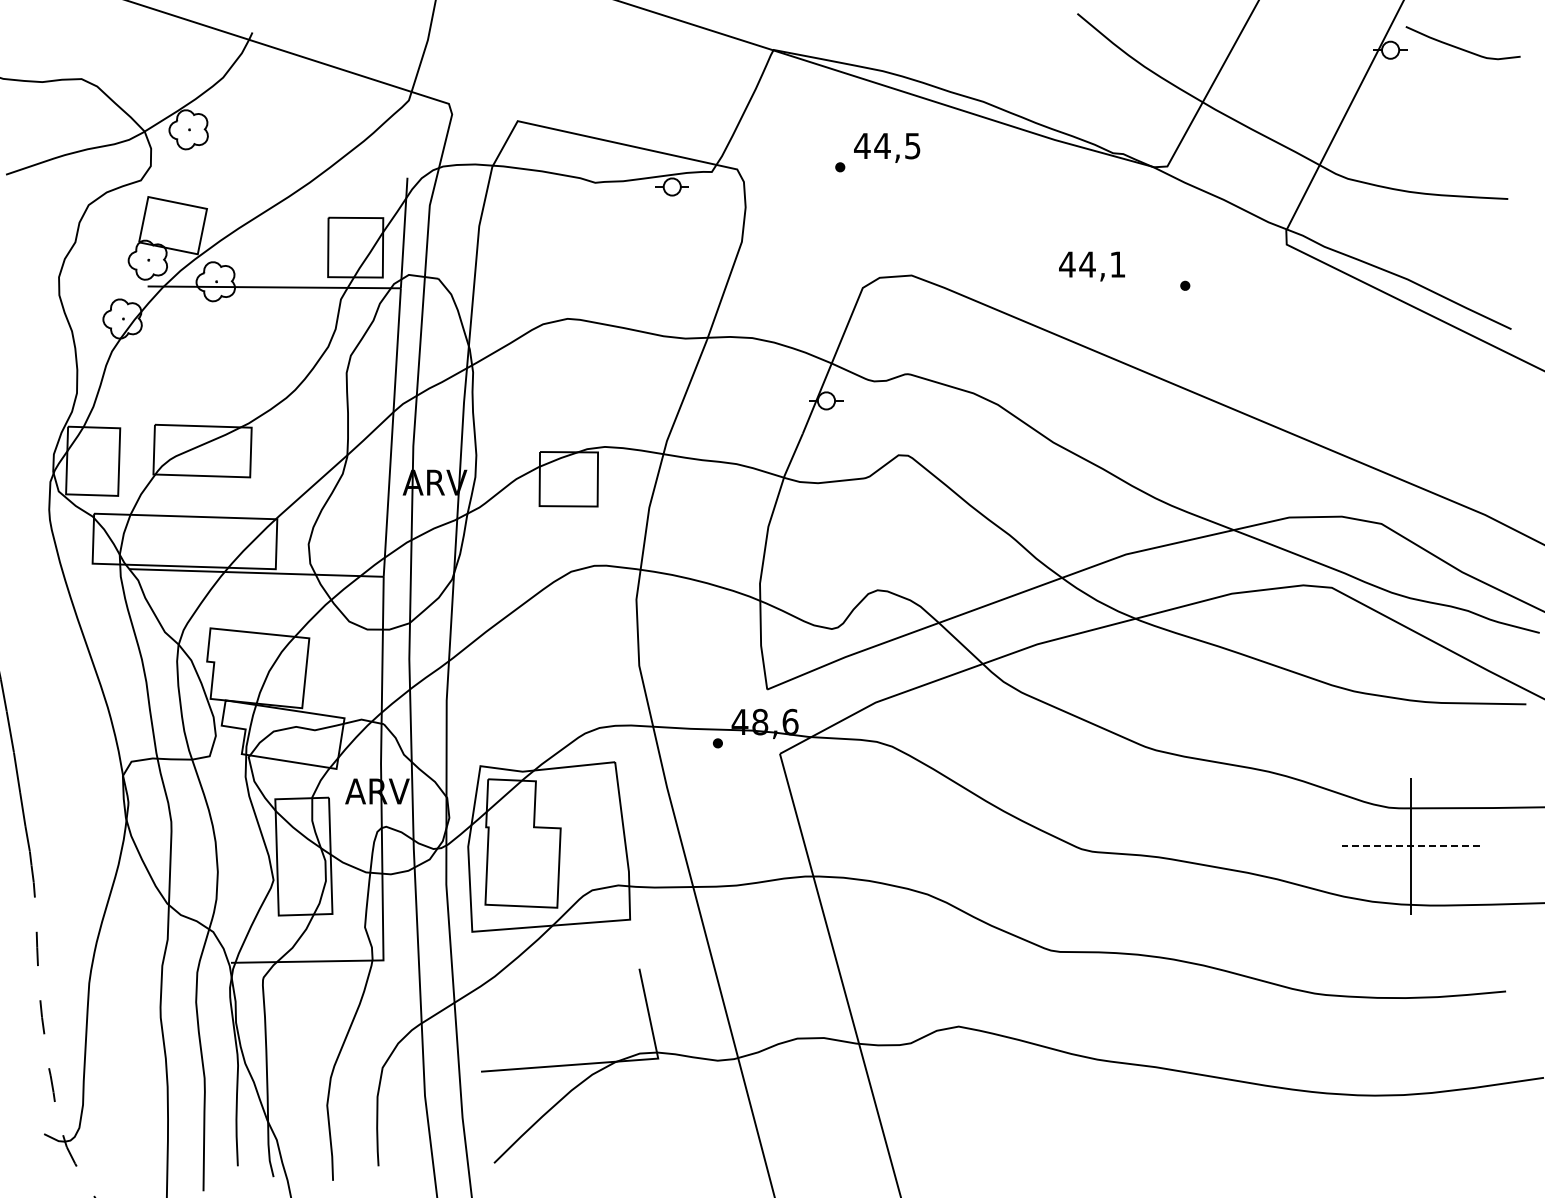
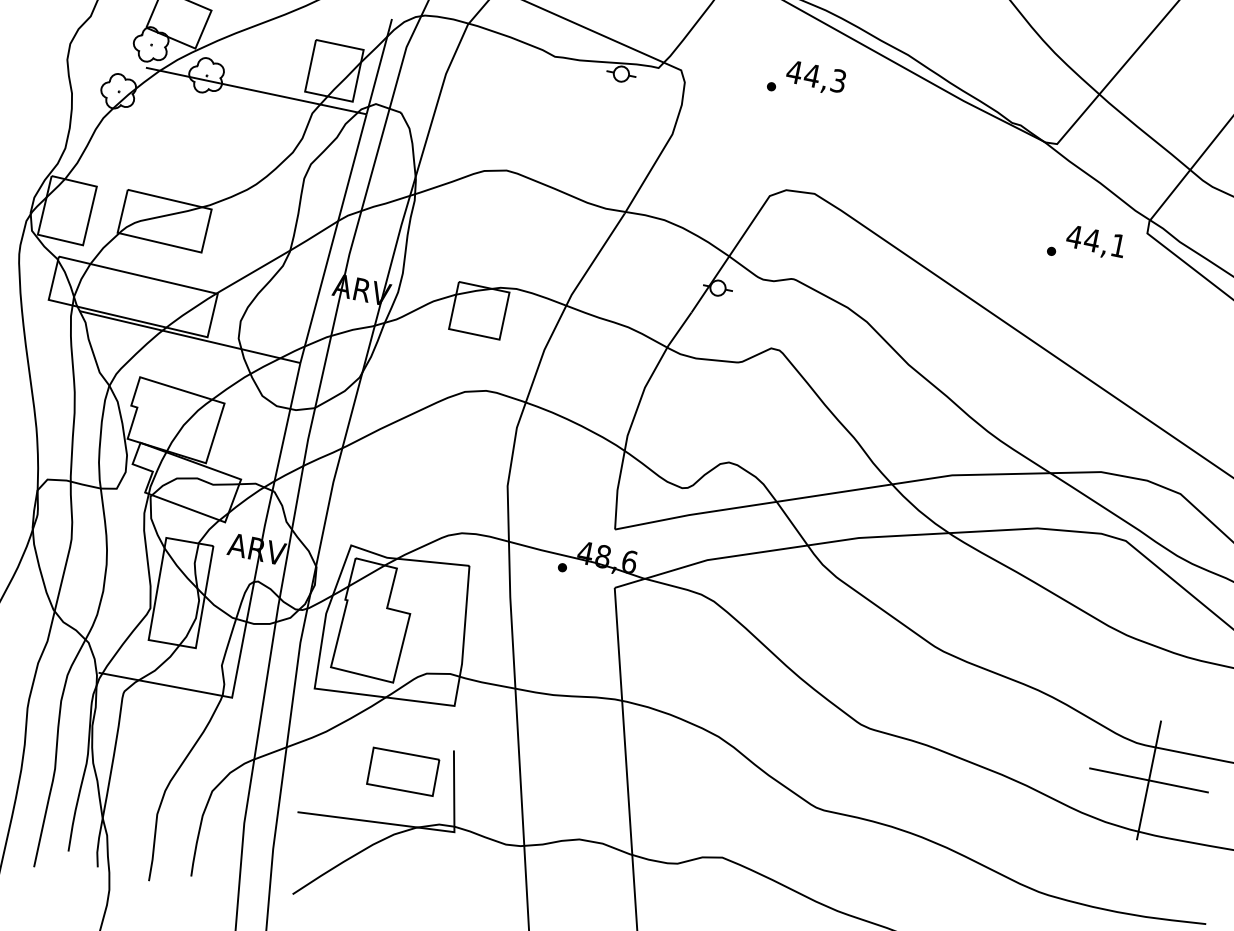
text: (912, 145) -> (838, 80), 44,5 -> 44,3
text: (1091, 266) -> (1095, 242), moved
line: (1410, 846) -> (1148, 780), dashed -> solid
part: (588, 1003) -> (403, 771), added

